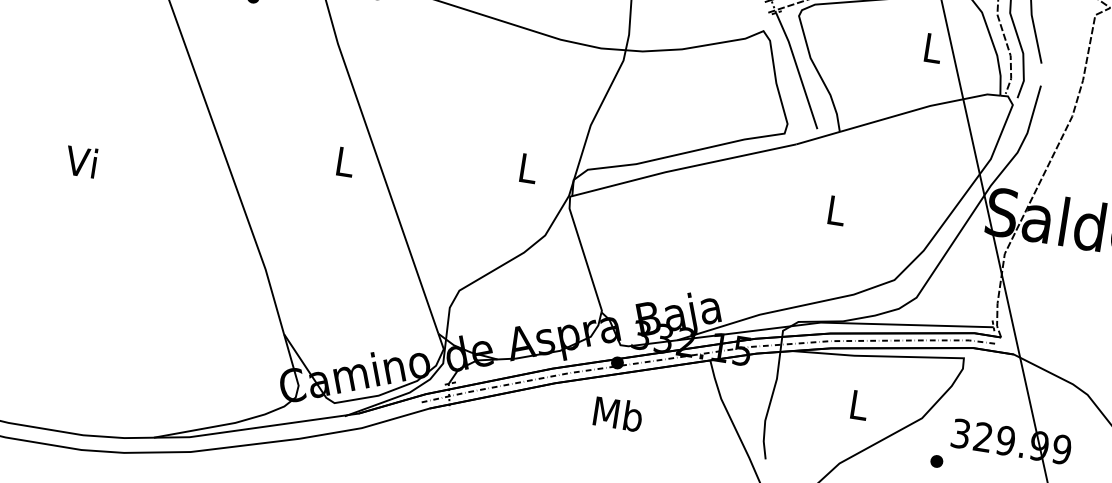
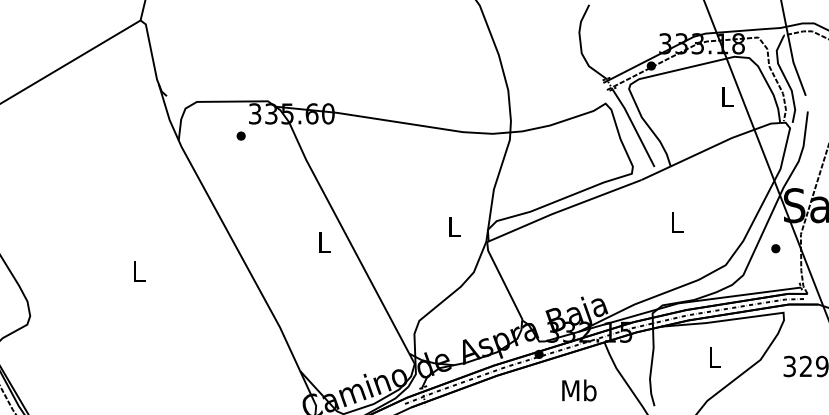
text: (81, 161) -> (137, 271), Vi -> L
text: (618, 414) -> (579, 390), moved
part: (936, 461) -> (775, 248), moved

